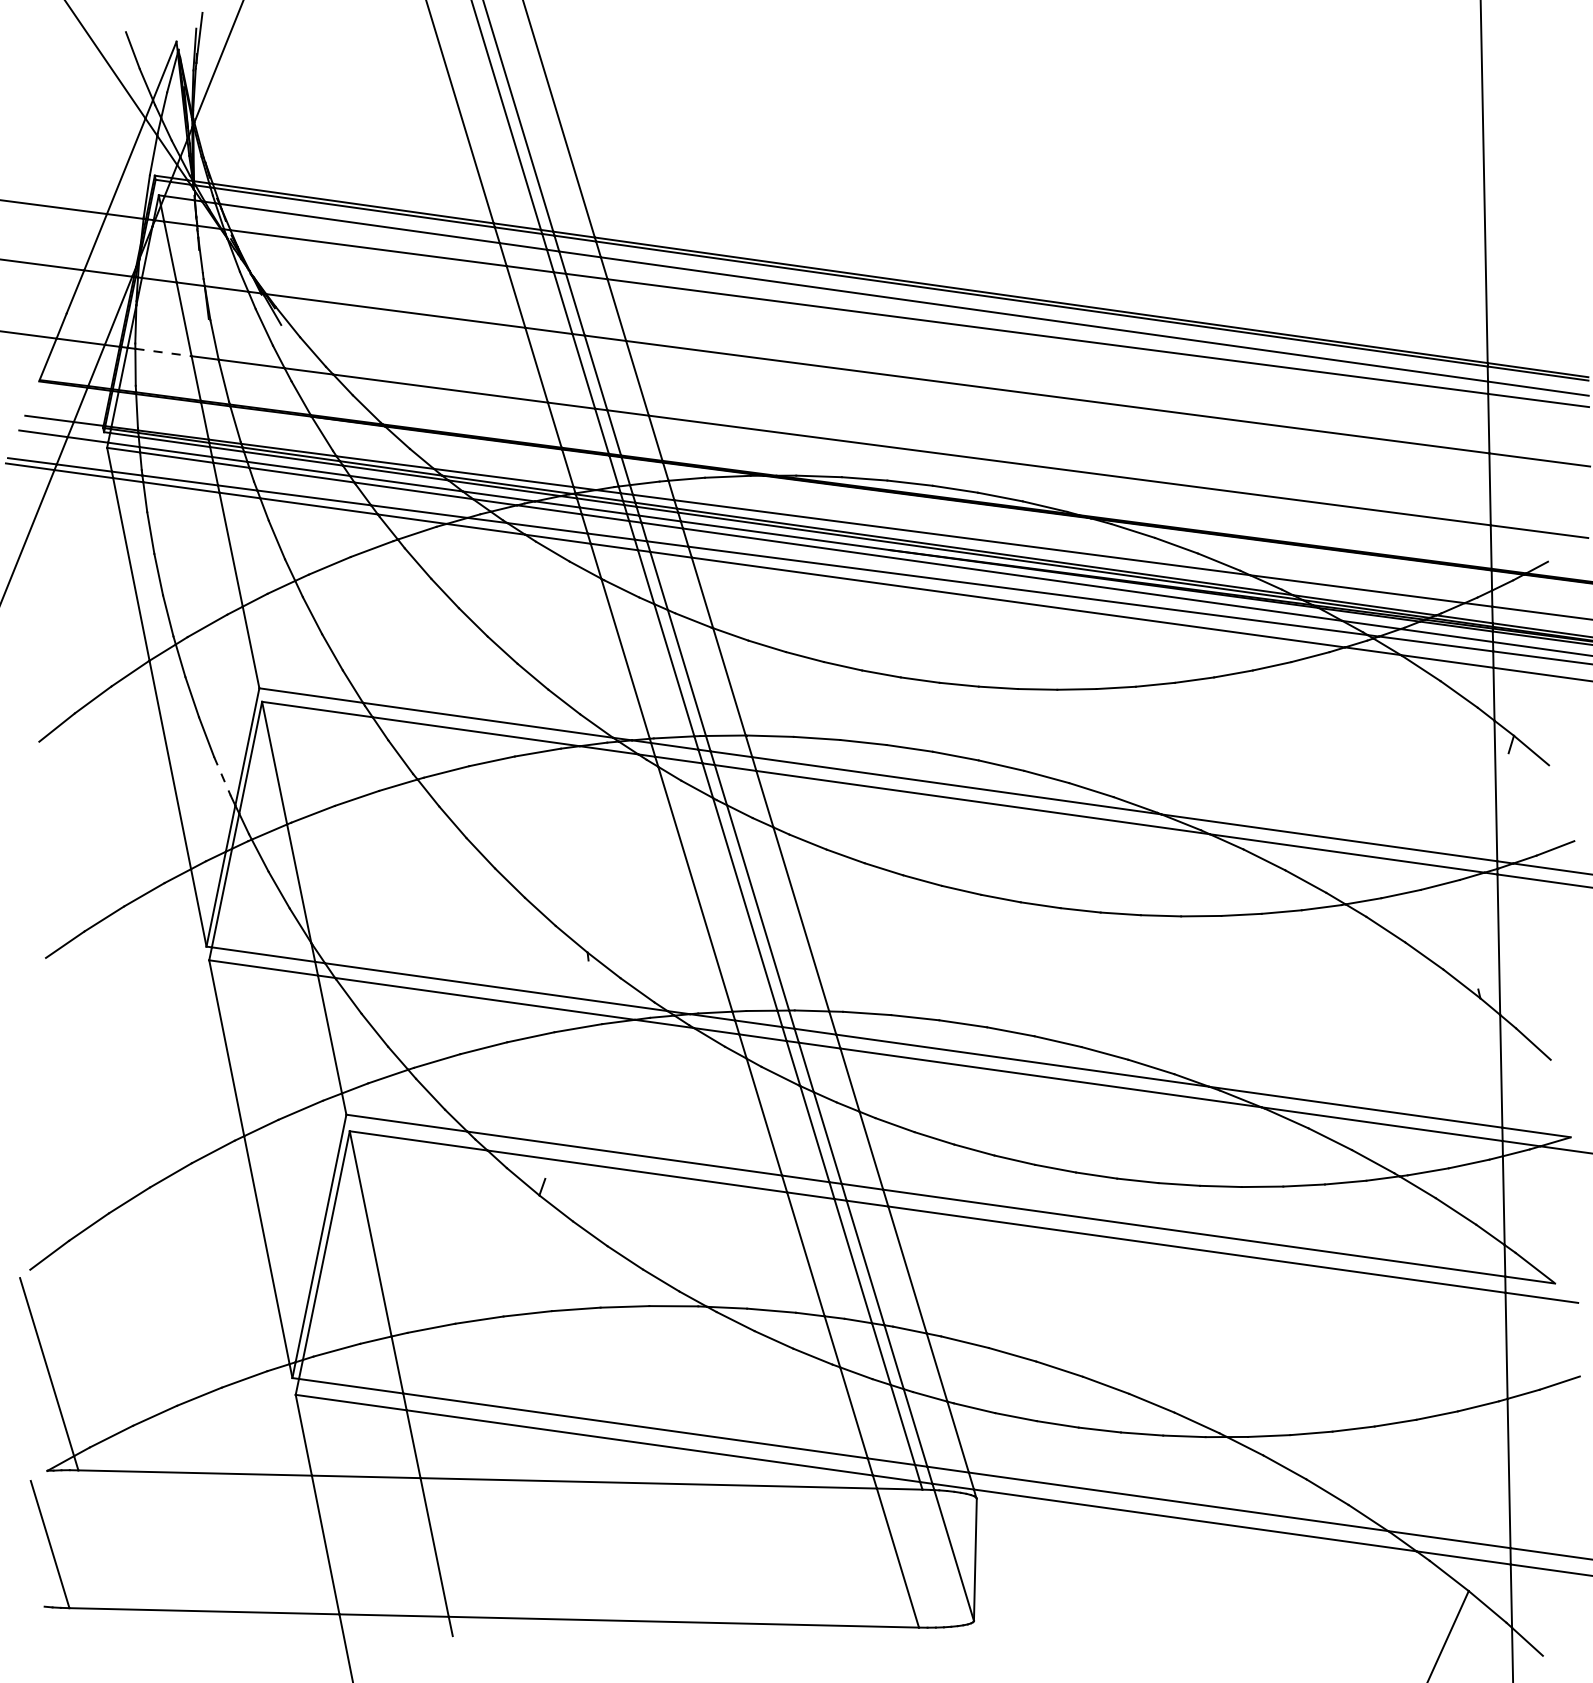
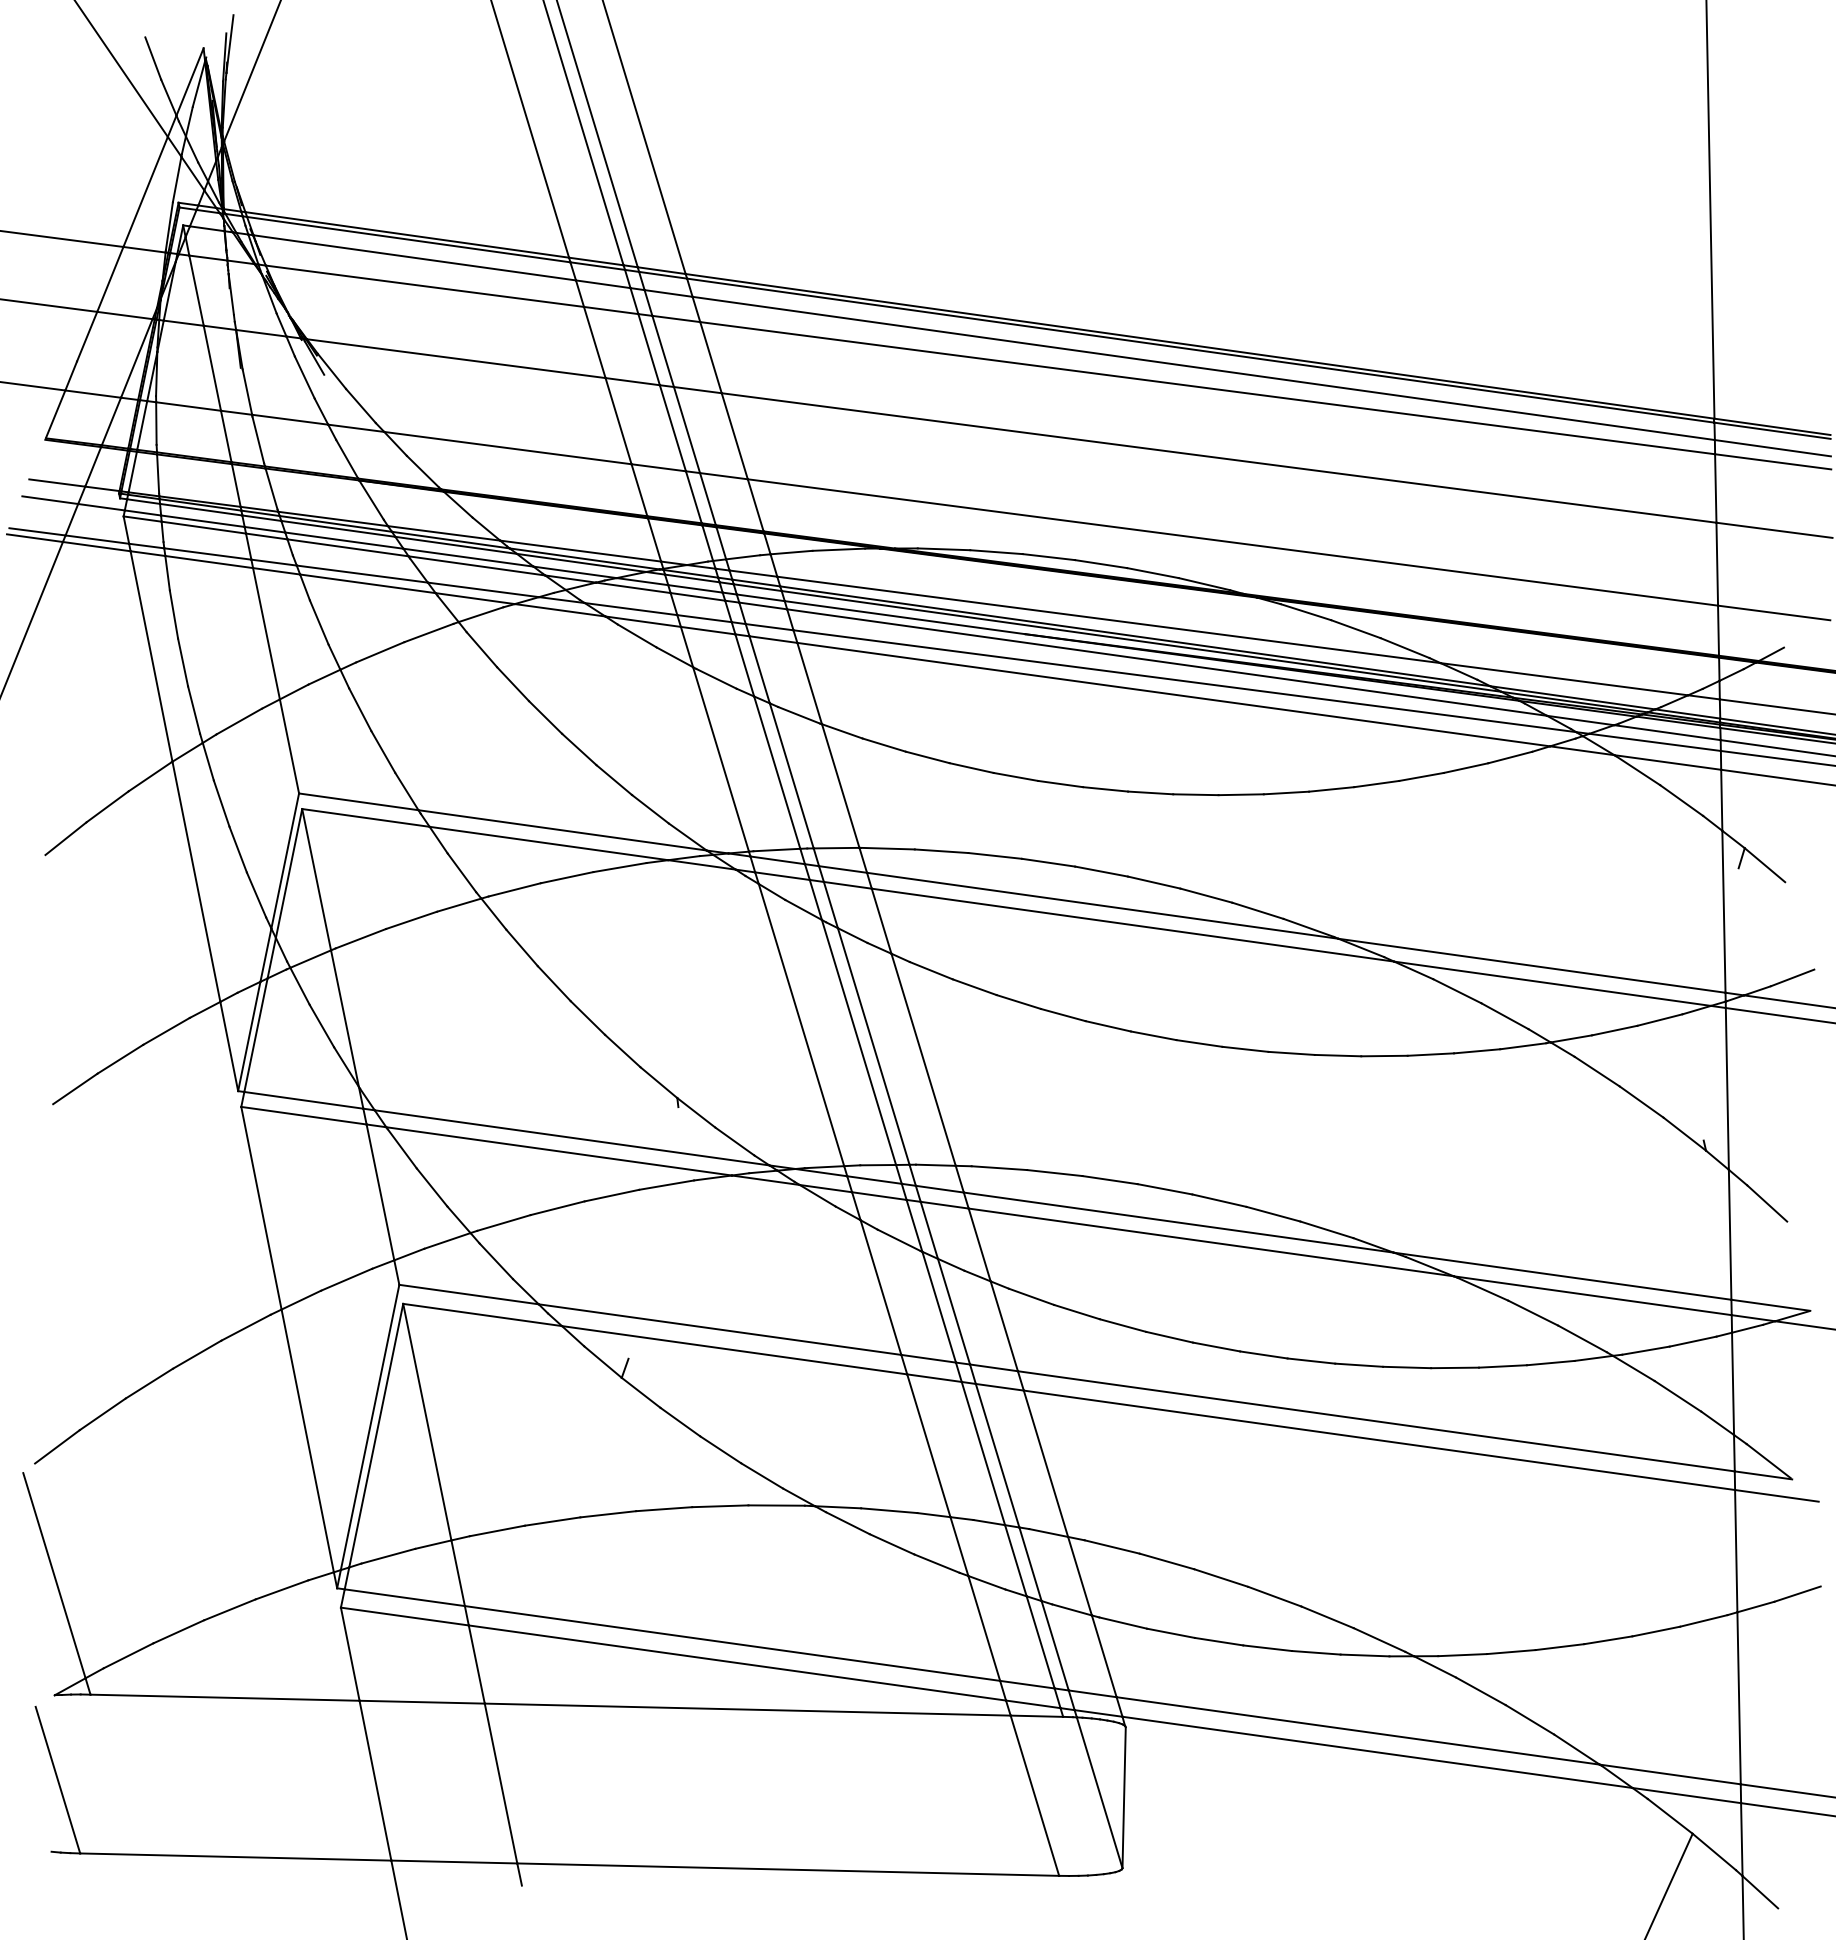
line: (163, 352) -> (188, 406), dashed -> solid
line: (222, 776) -> (256, 895), dashed -> solid

